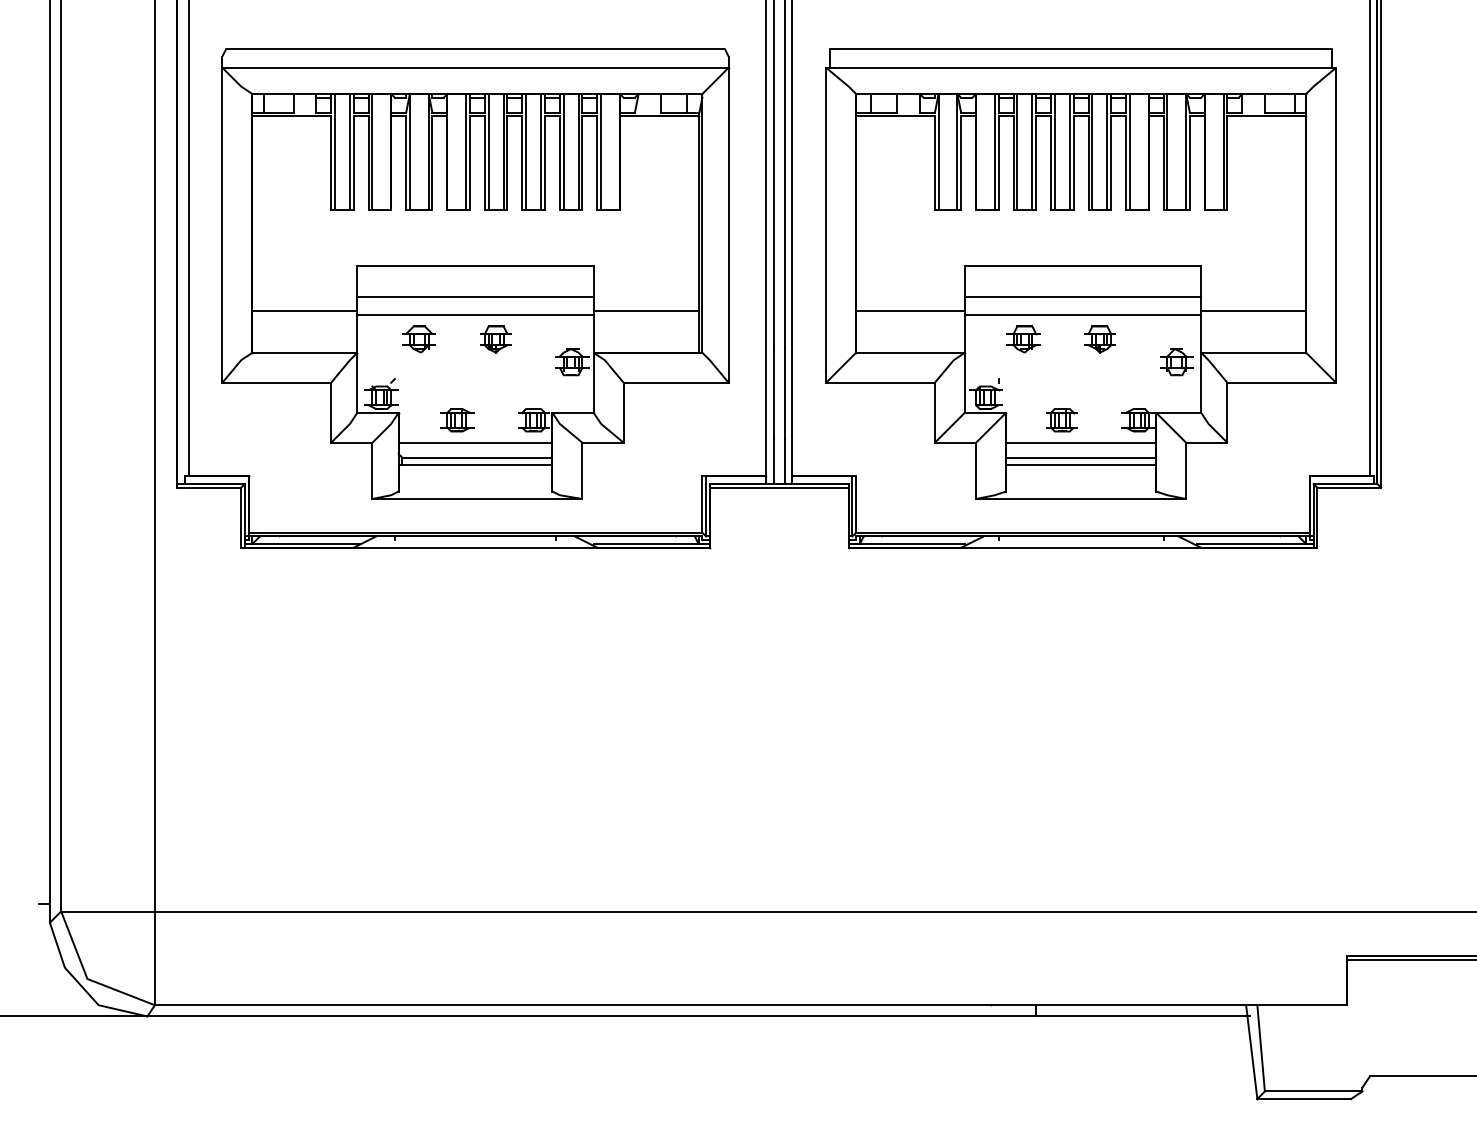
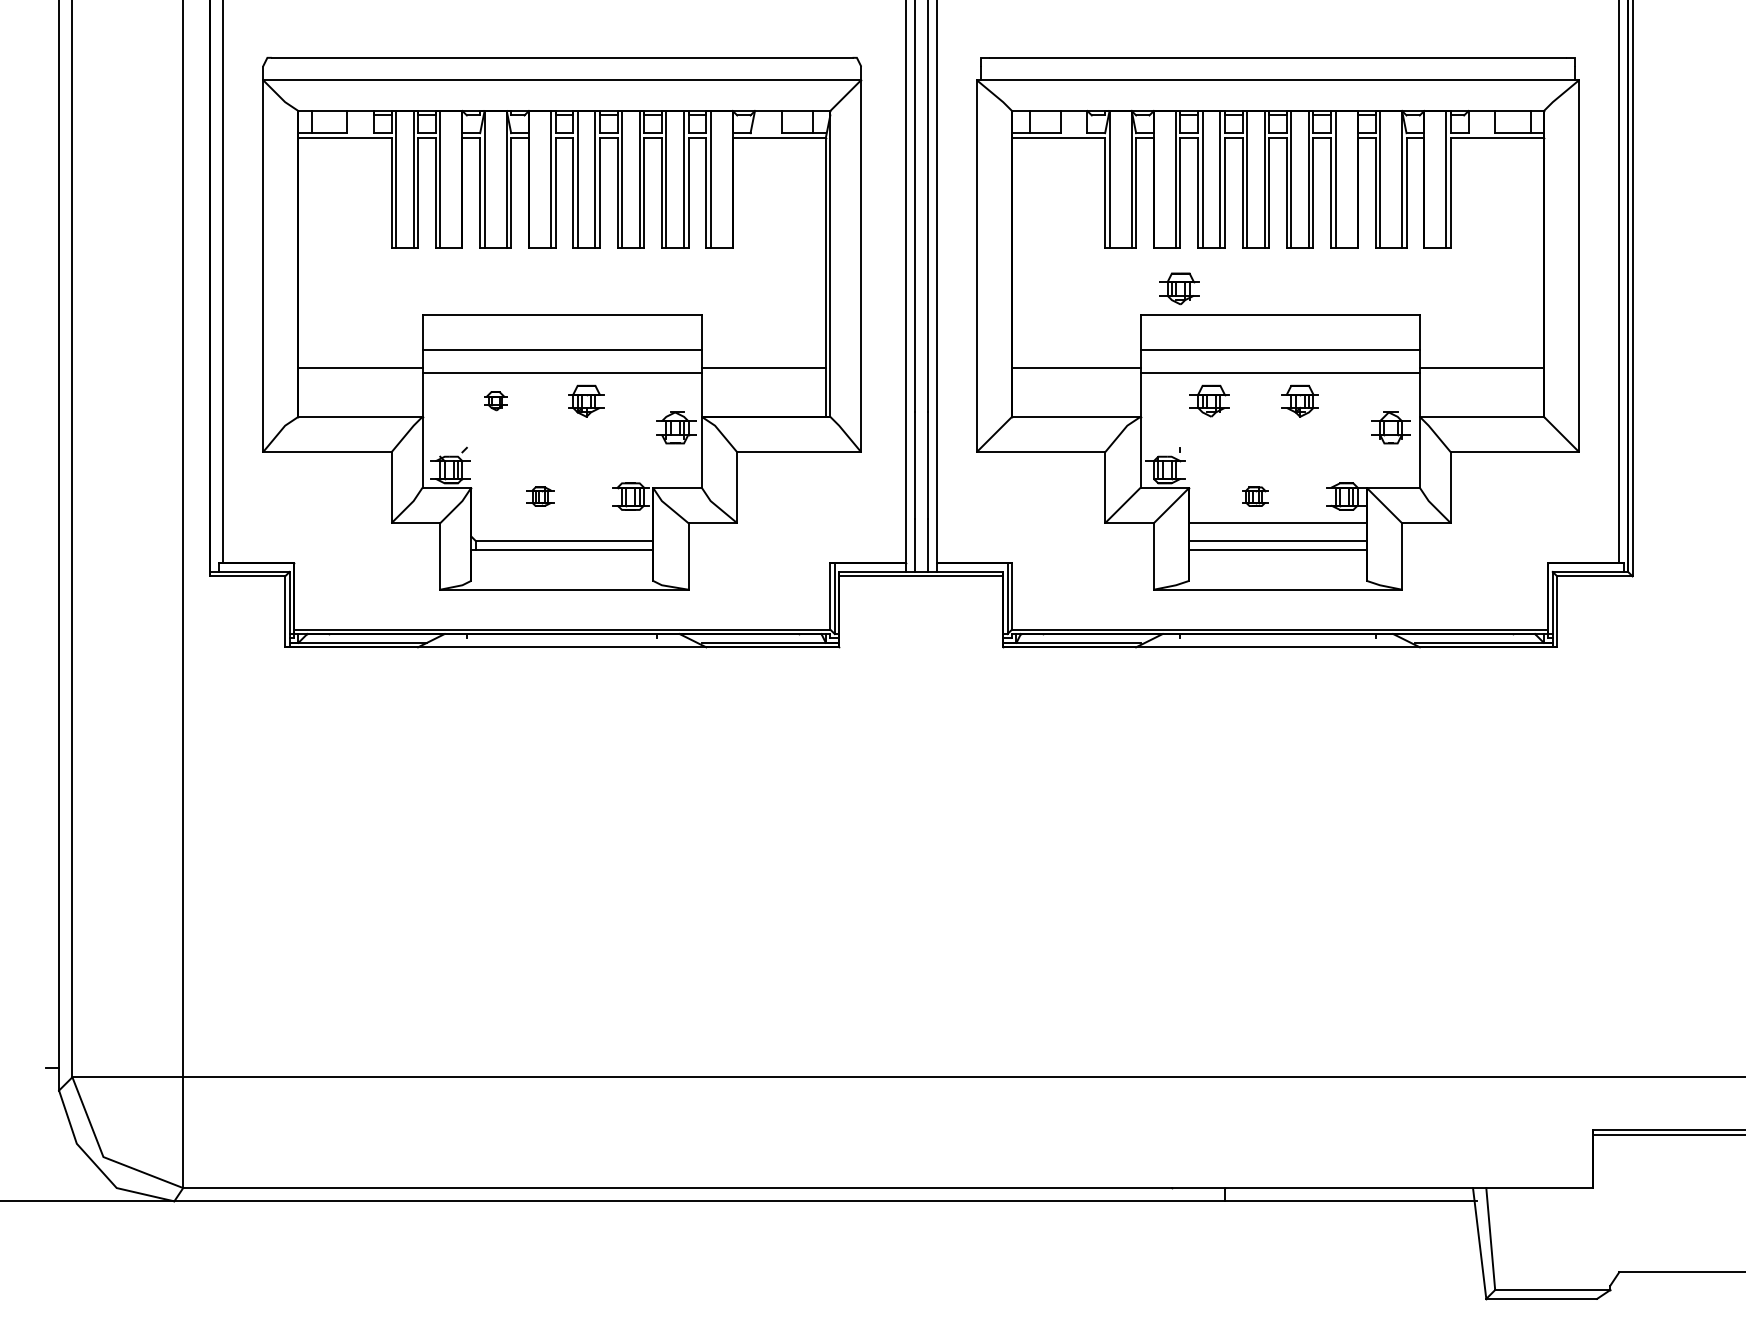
part: (997, 244) -> (1179, 288), added
part: (418, 339) -> (494, 401), size x0.6
part: (457, 420) -> (540, 496), size x0.7
part: (1061, 420) -> (1254, 496), size x0.7
line: (475, 442) -> (562, 522), removed

